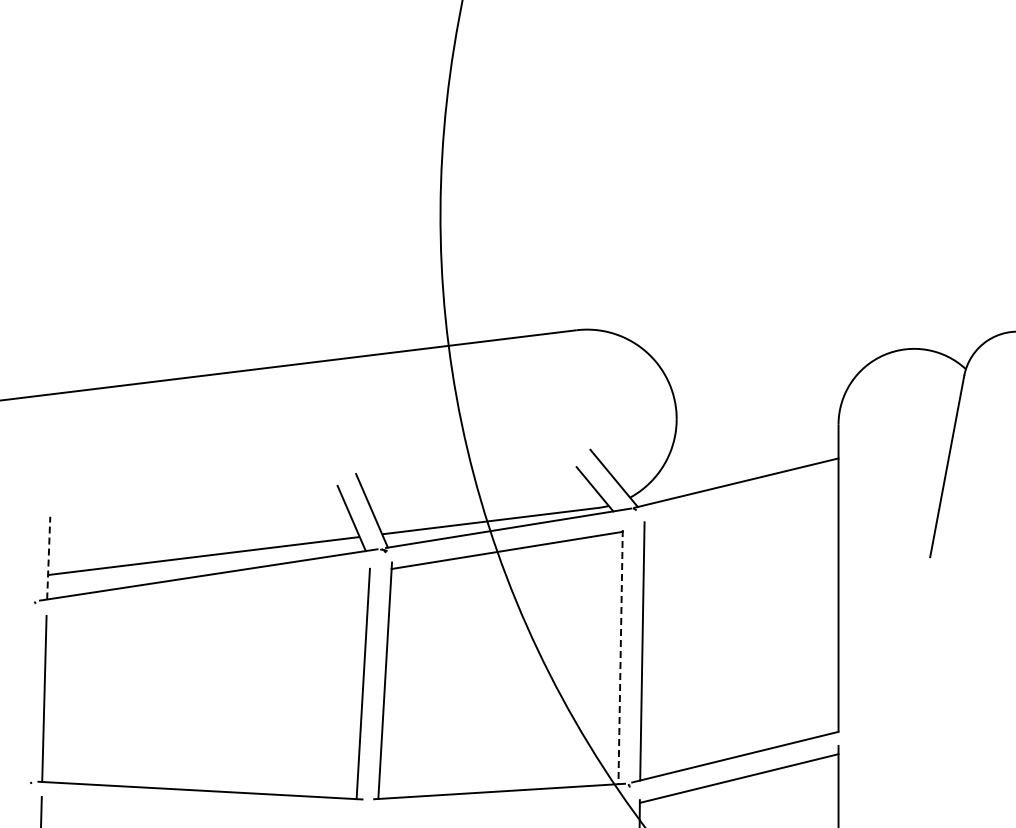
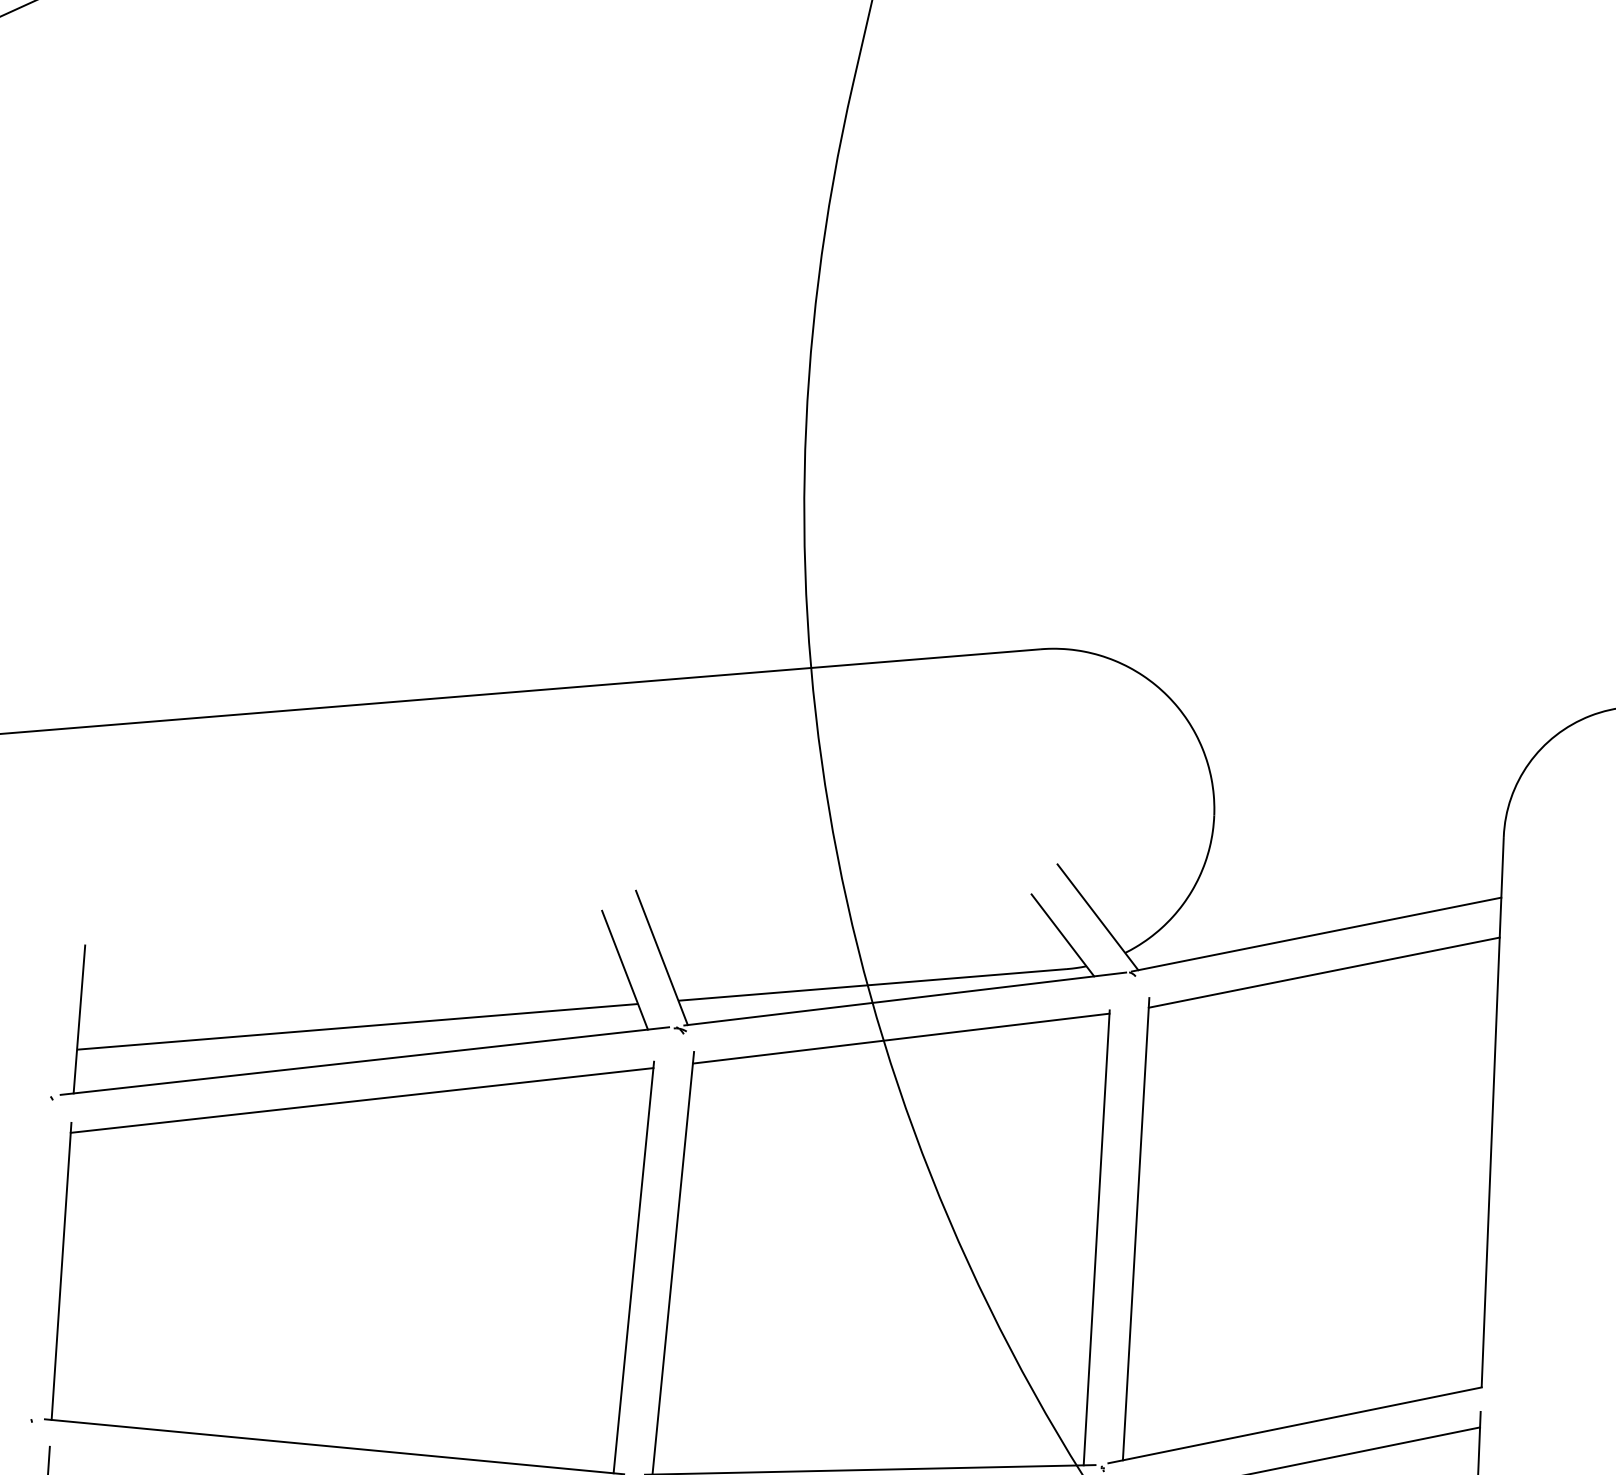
line: (741, 503) -> (1324, 971), added
line: (48, 557) -> (79, 1018), dashed -> solid
line: (207, 596) -> (361, 1099), added
line: (620, 657) -> (1096, 1238), dashed -> solid

